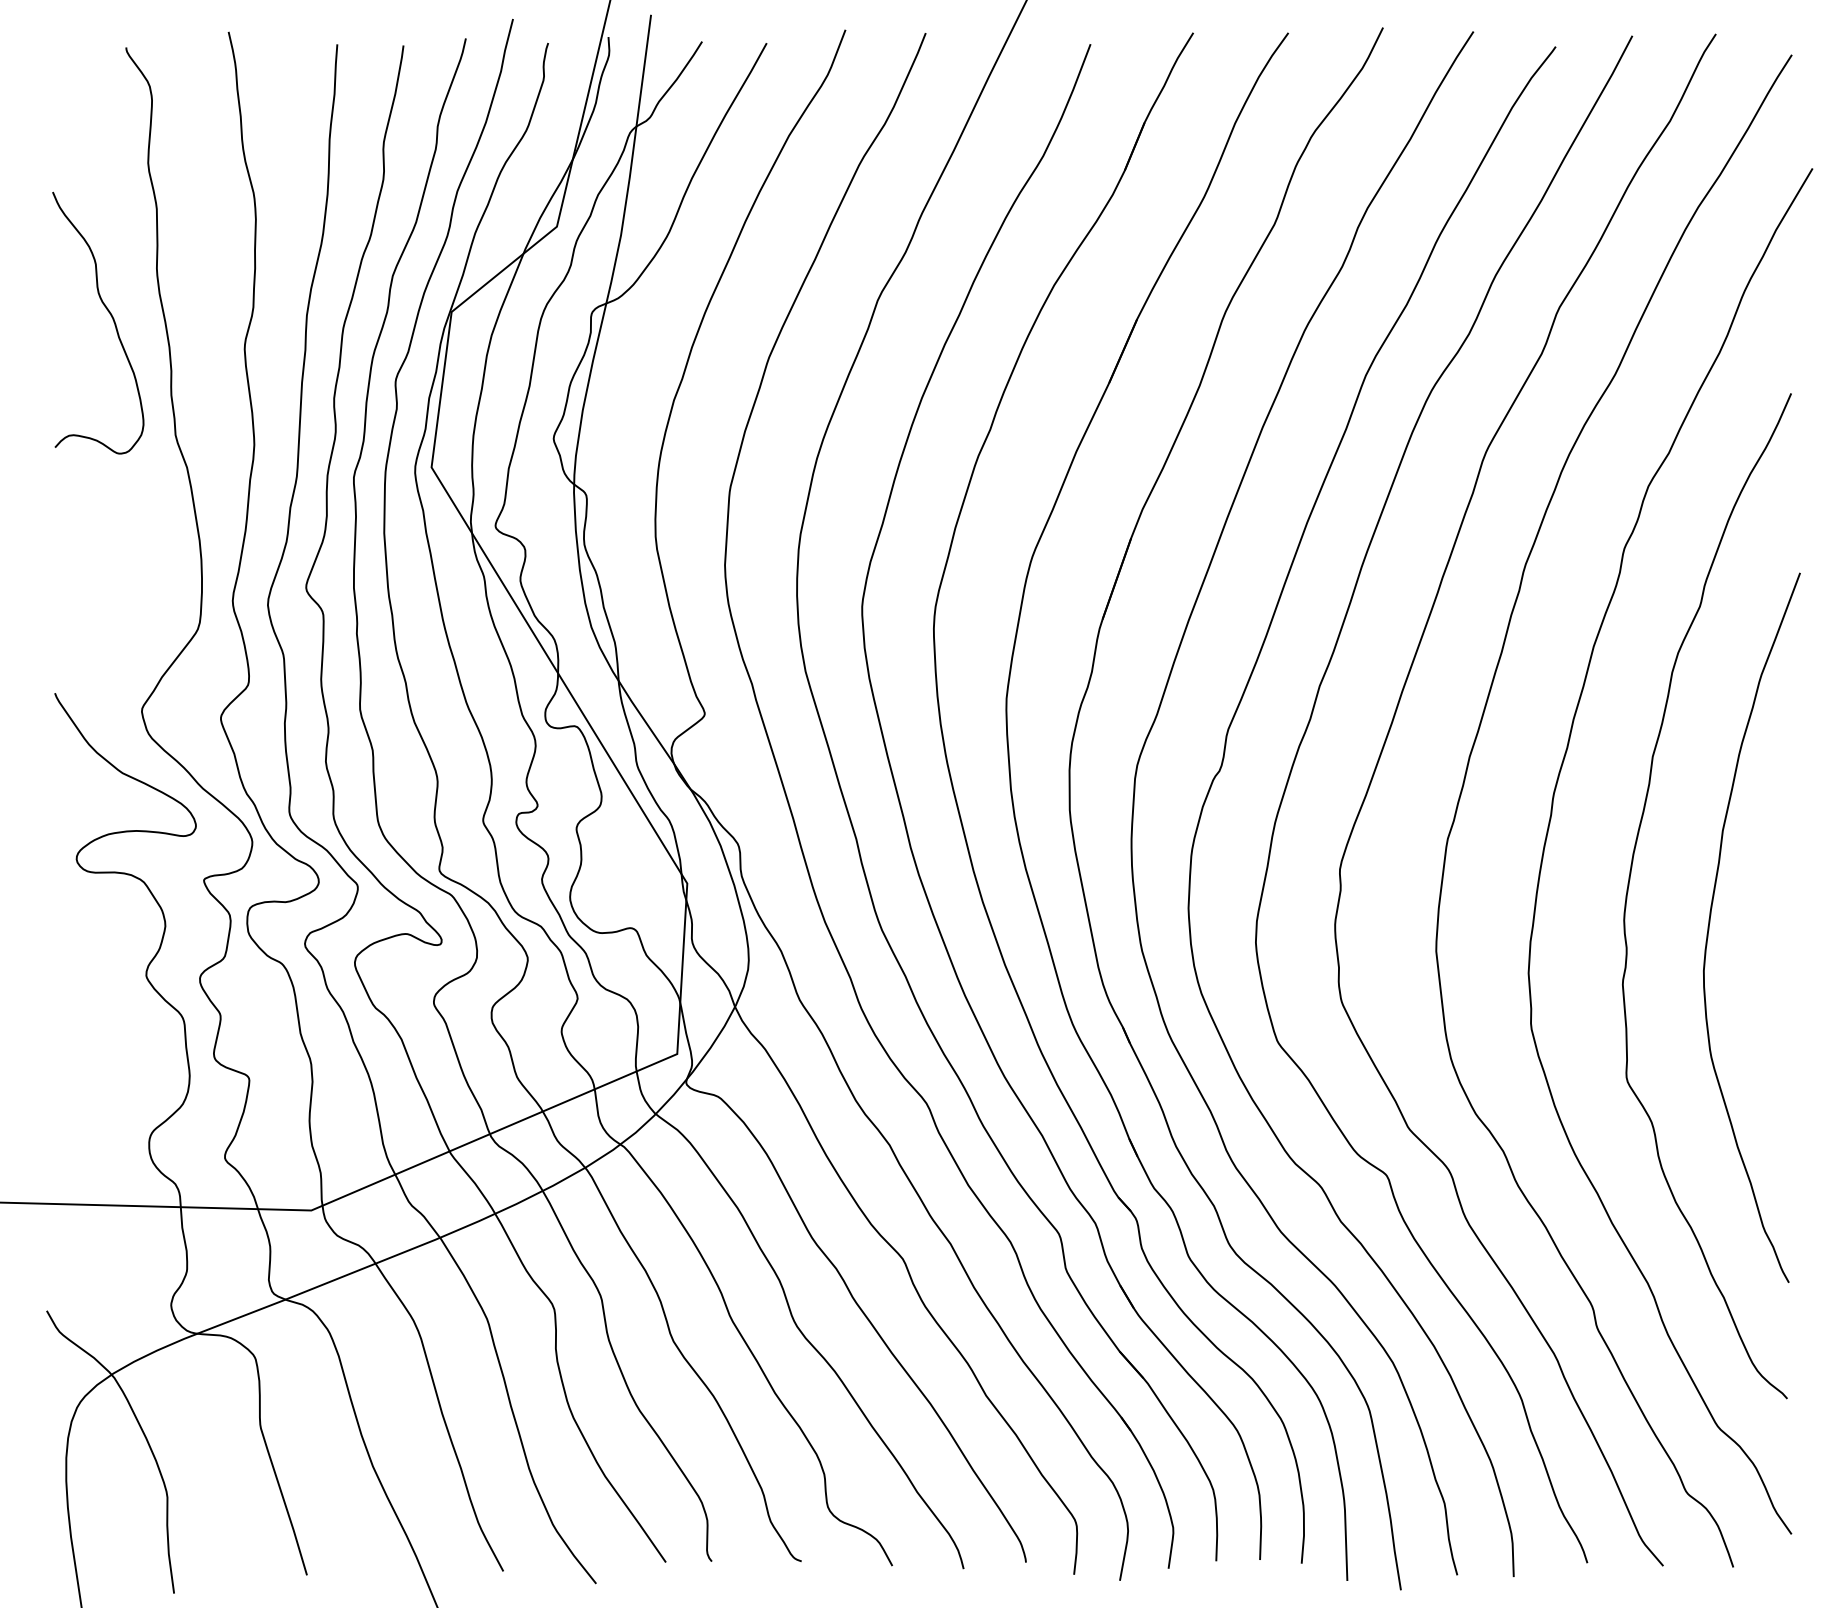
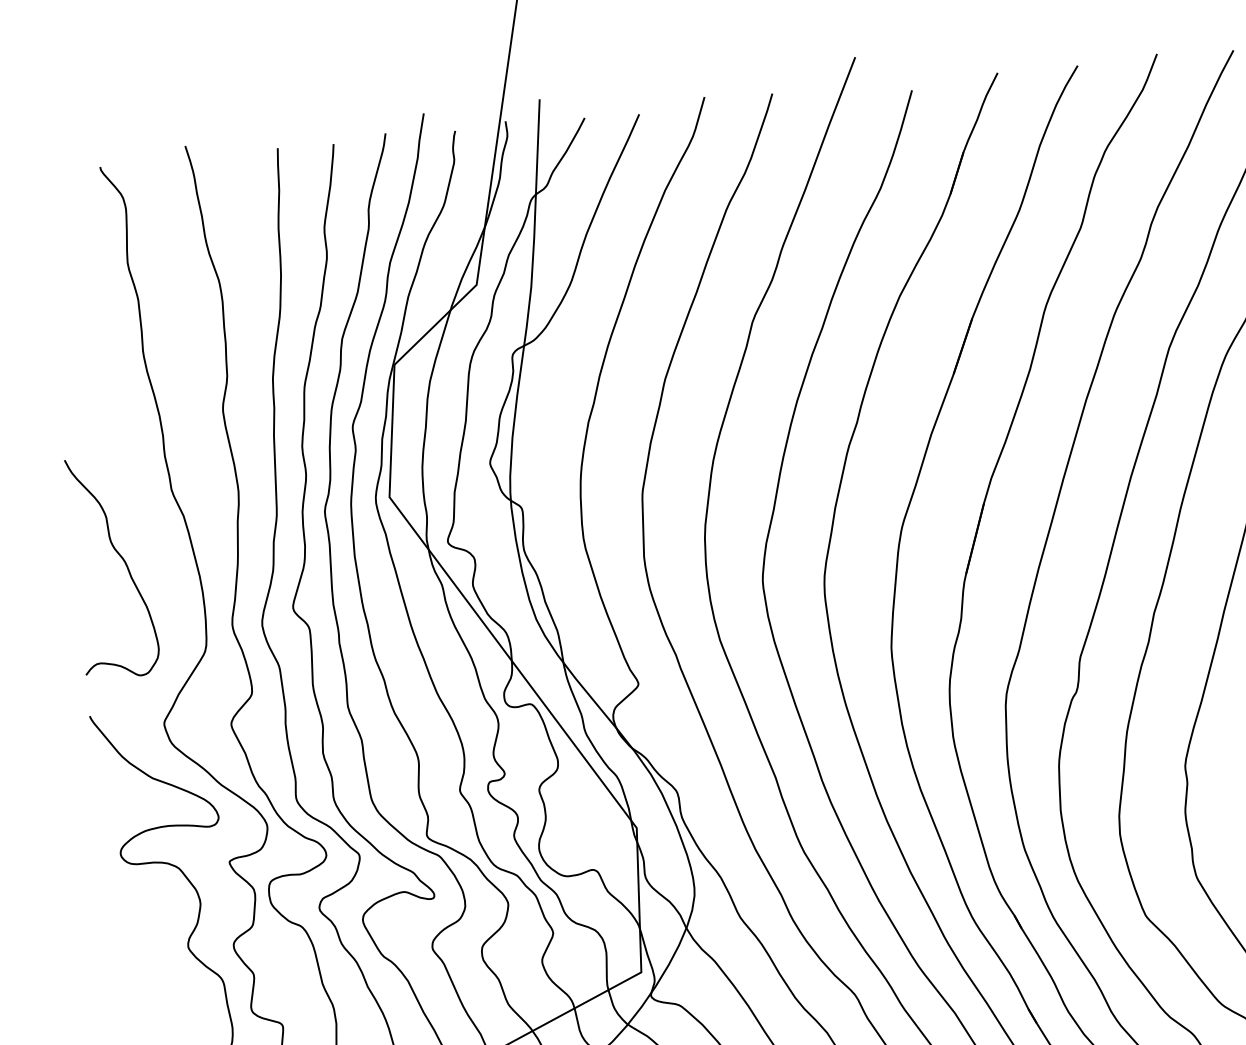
curve: (110, 315) -> (122, 559), moved

